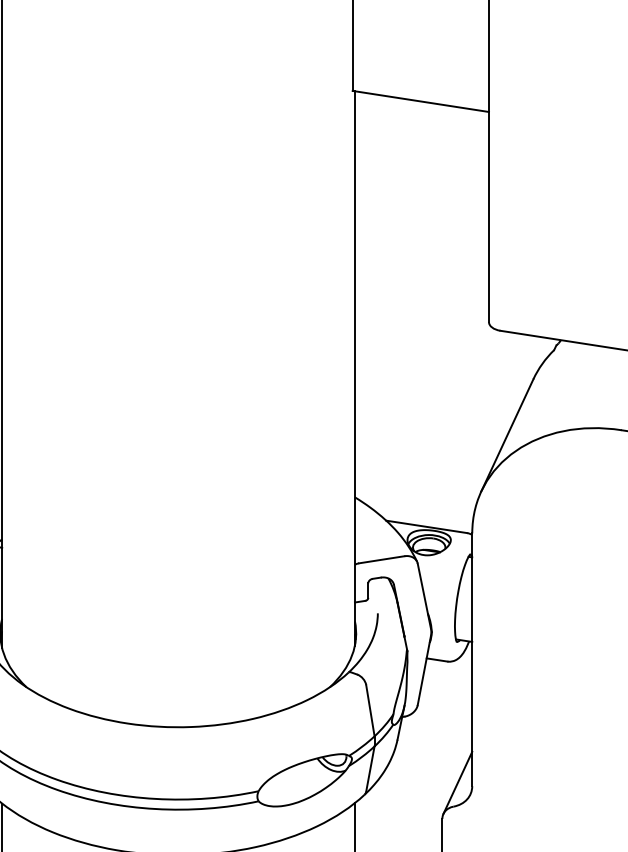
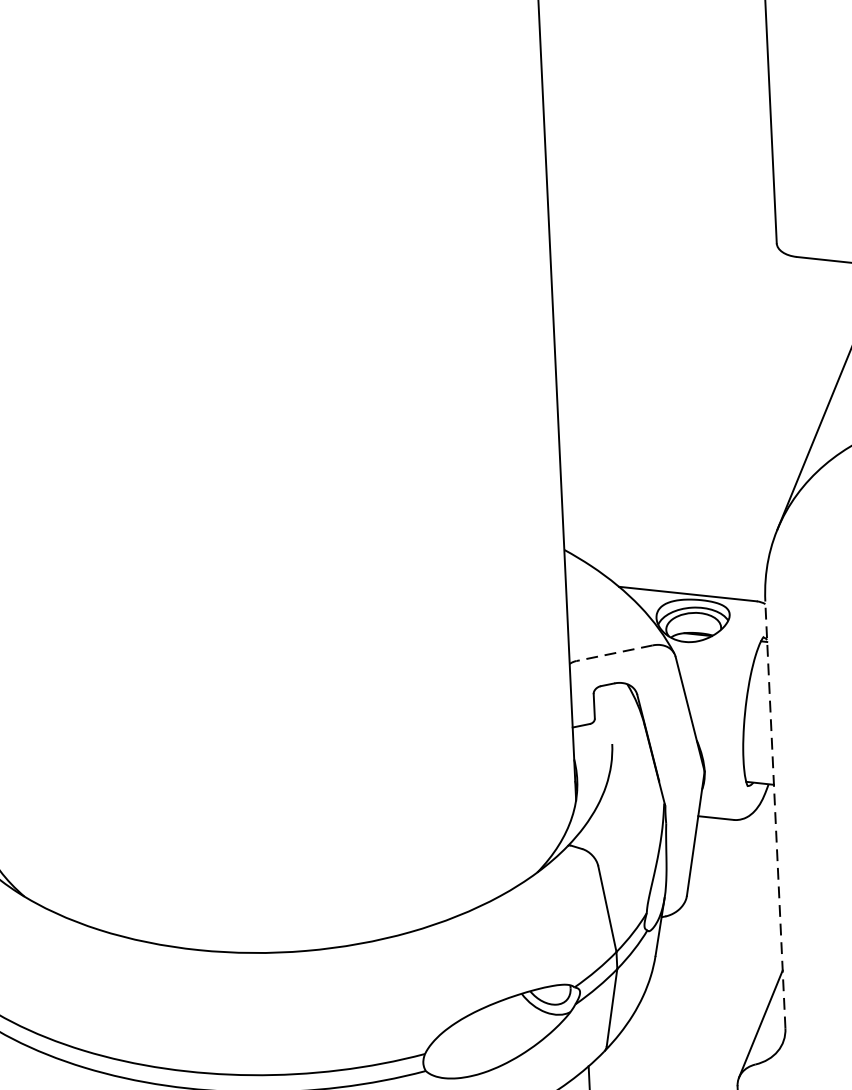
line: (381, 559) -> (614, 652), solid -> dashed
line: (472, 659) -> (775, 814), solid -> dashed

